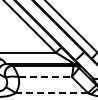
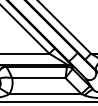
line: (45, 77) -> (38, 78), dashed -> solid
line: (51, 93) -> (44, 94), dashed -> solid

